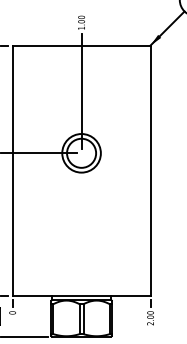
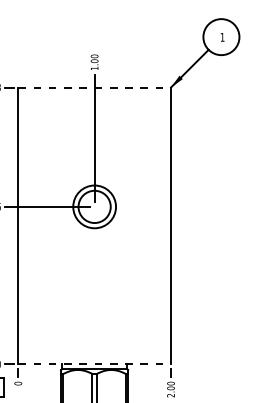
line: (82, 45) -> (95, 87), solid -> dashed
line: (82, 295) -> (95, 364), solid -> dashed

